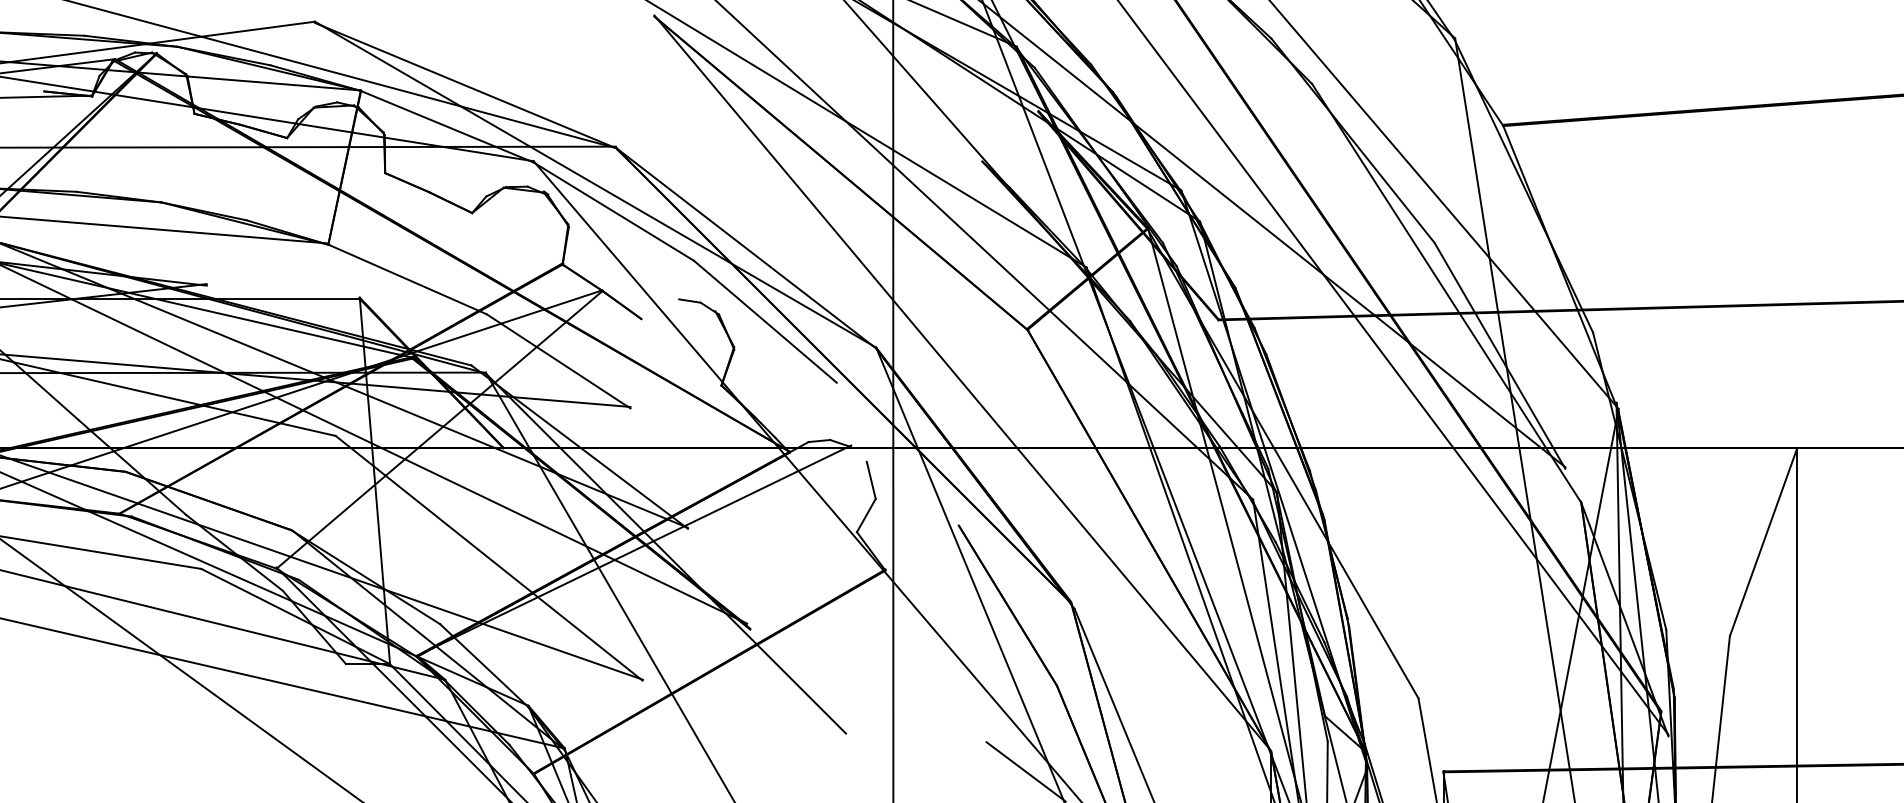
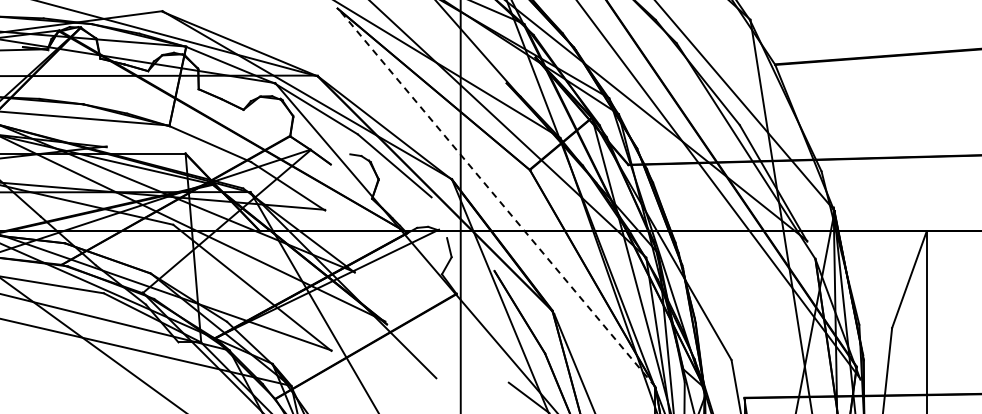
line: (962, 383) -> (496, 197), solid -> dashed

